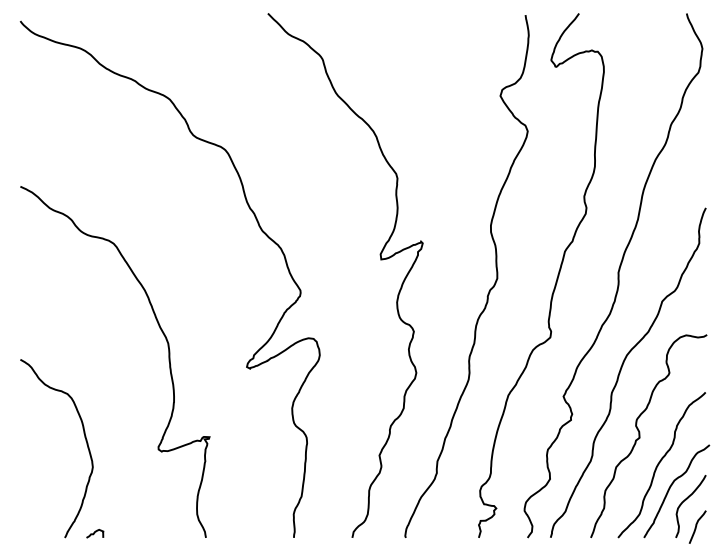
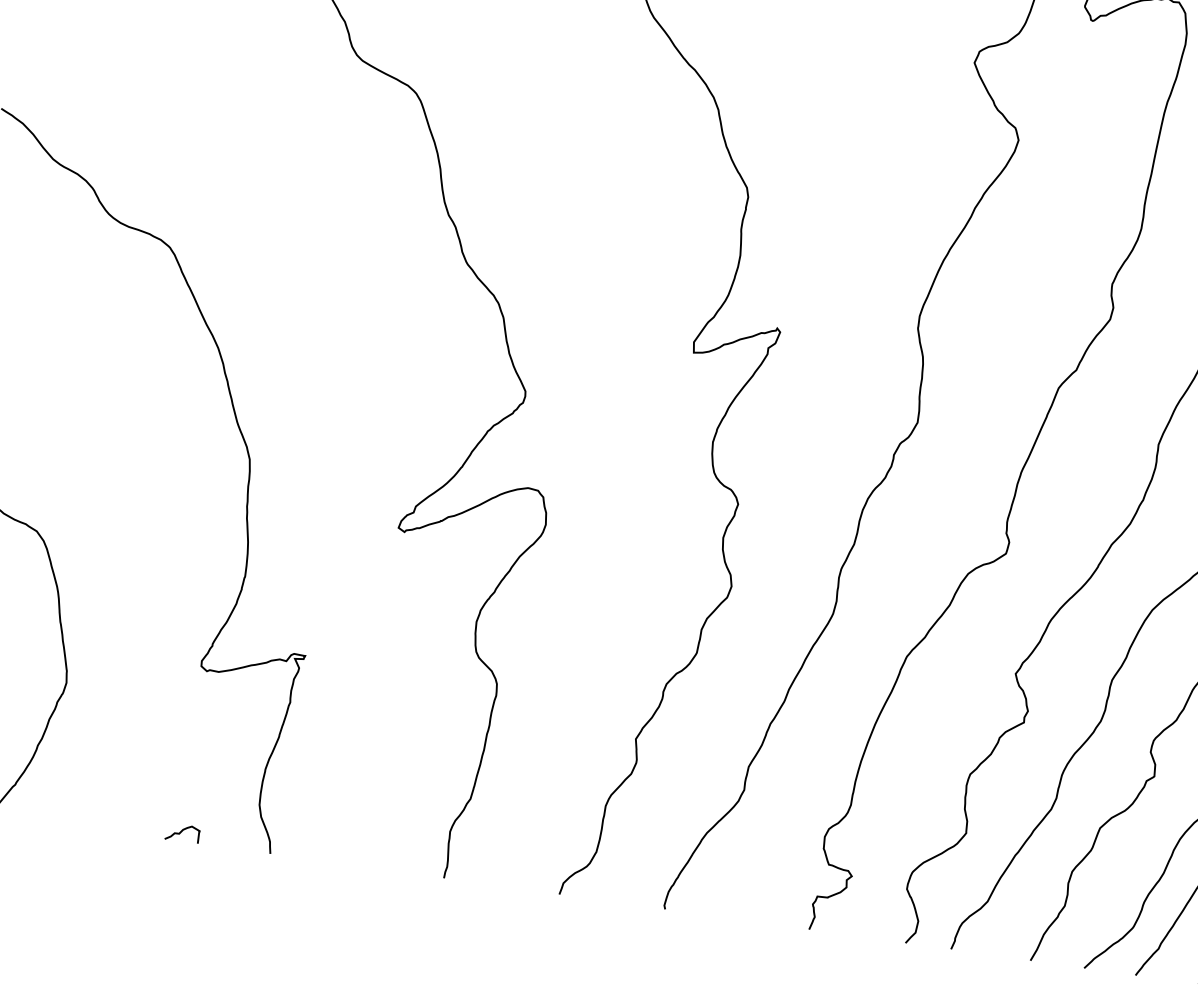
curve: (95, 533) -> (183, 832), moved

